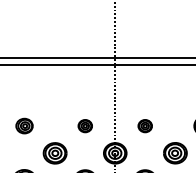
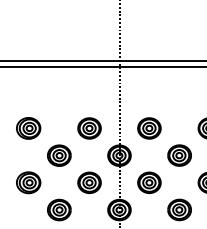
part: (24, 126) -> (28, 128), size x1.43
part: (85, 126) -> (89, 128), size x1.67
part: (145, 126) -> (149, 128), size x1.67

